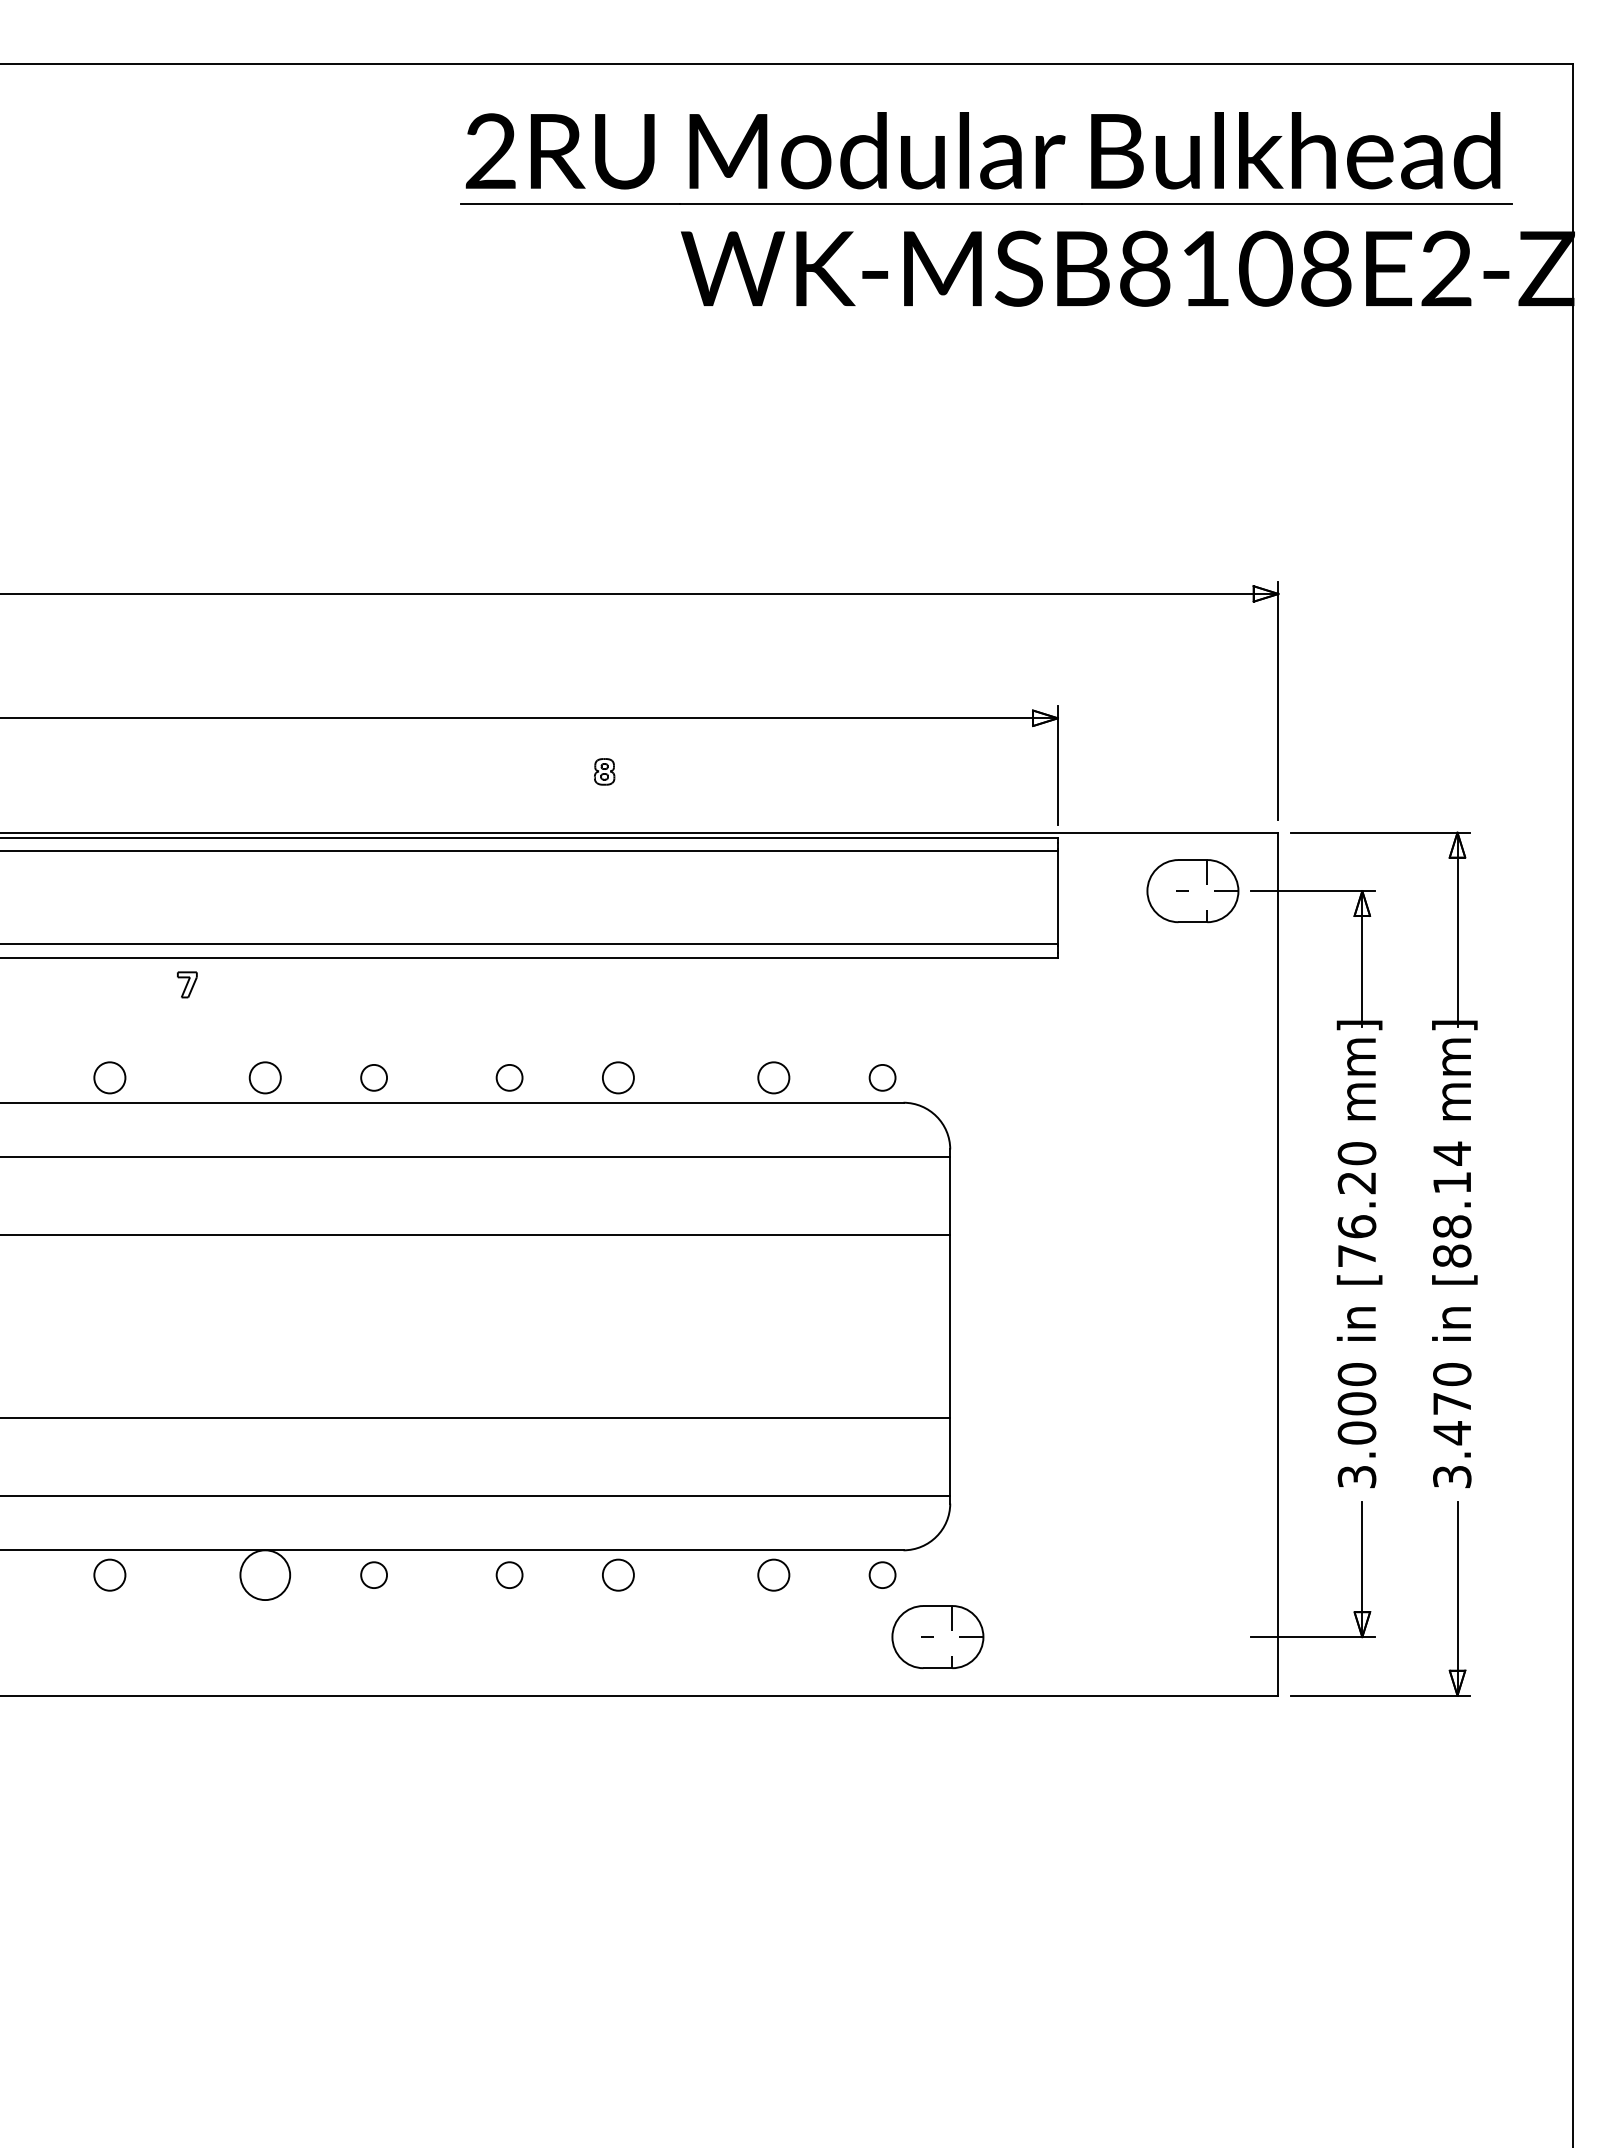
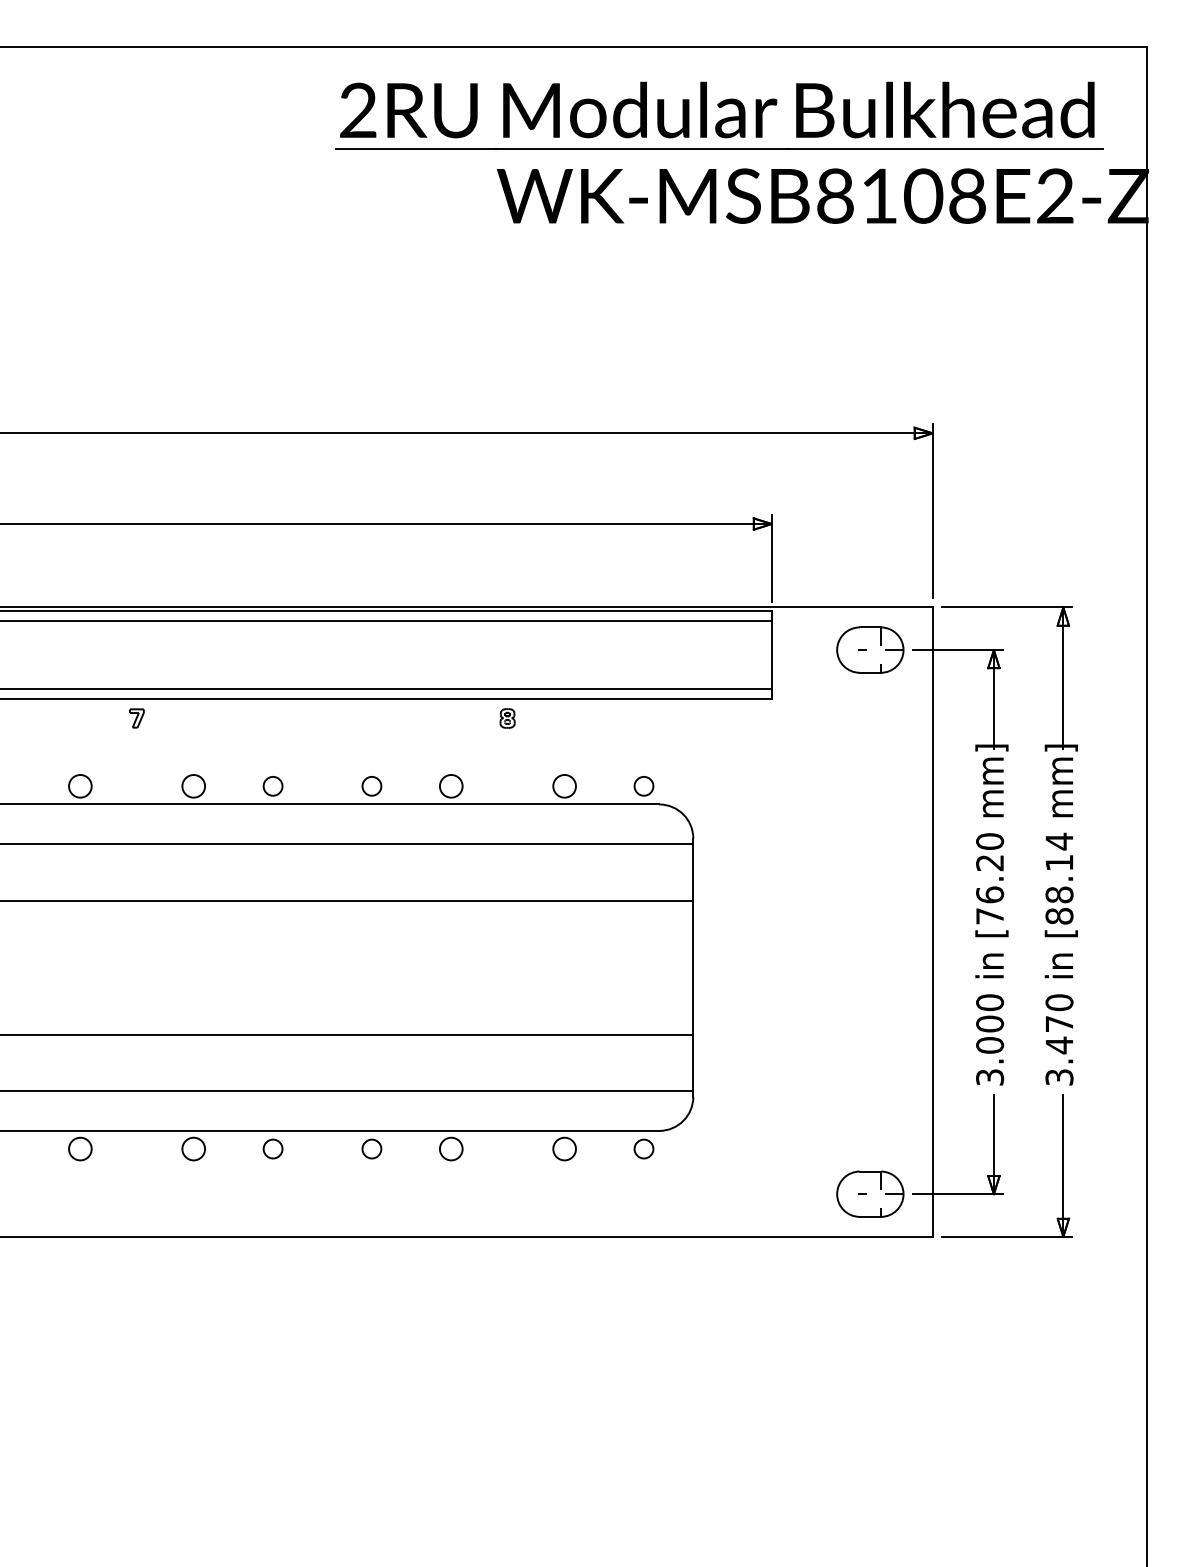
part: (604, 771) -> (507, 718), moved
circle: (264, 1574) -> (193, 1148), size x0.62
part: (937, 1636) -> (870, 1193), moved

